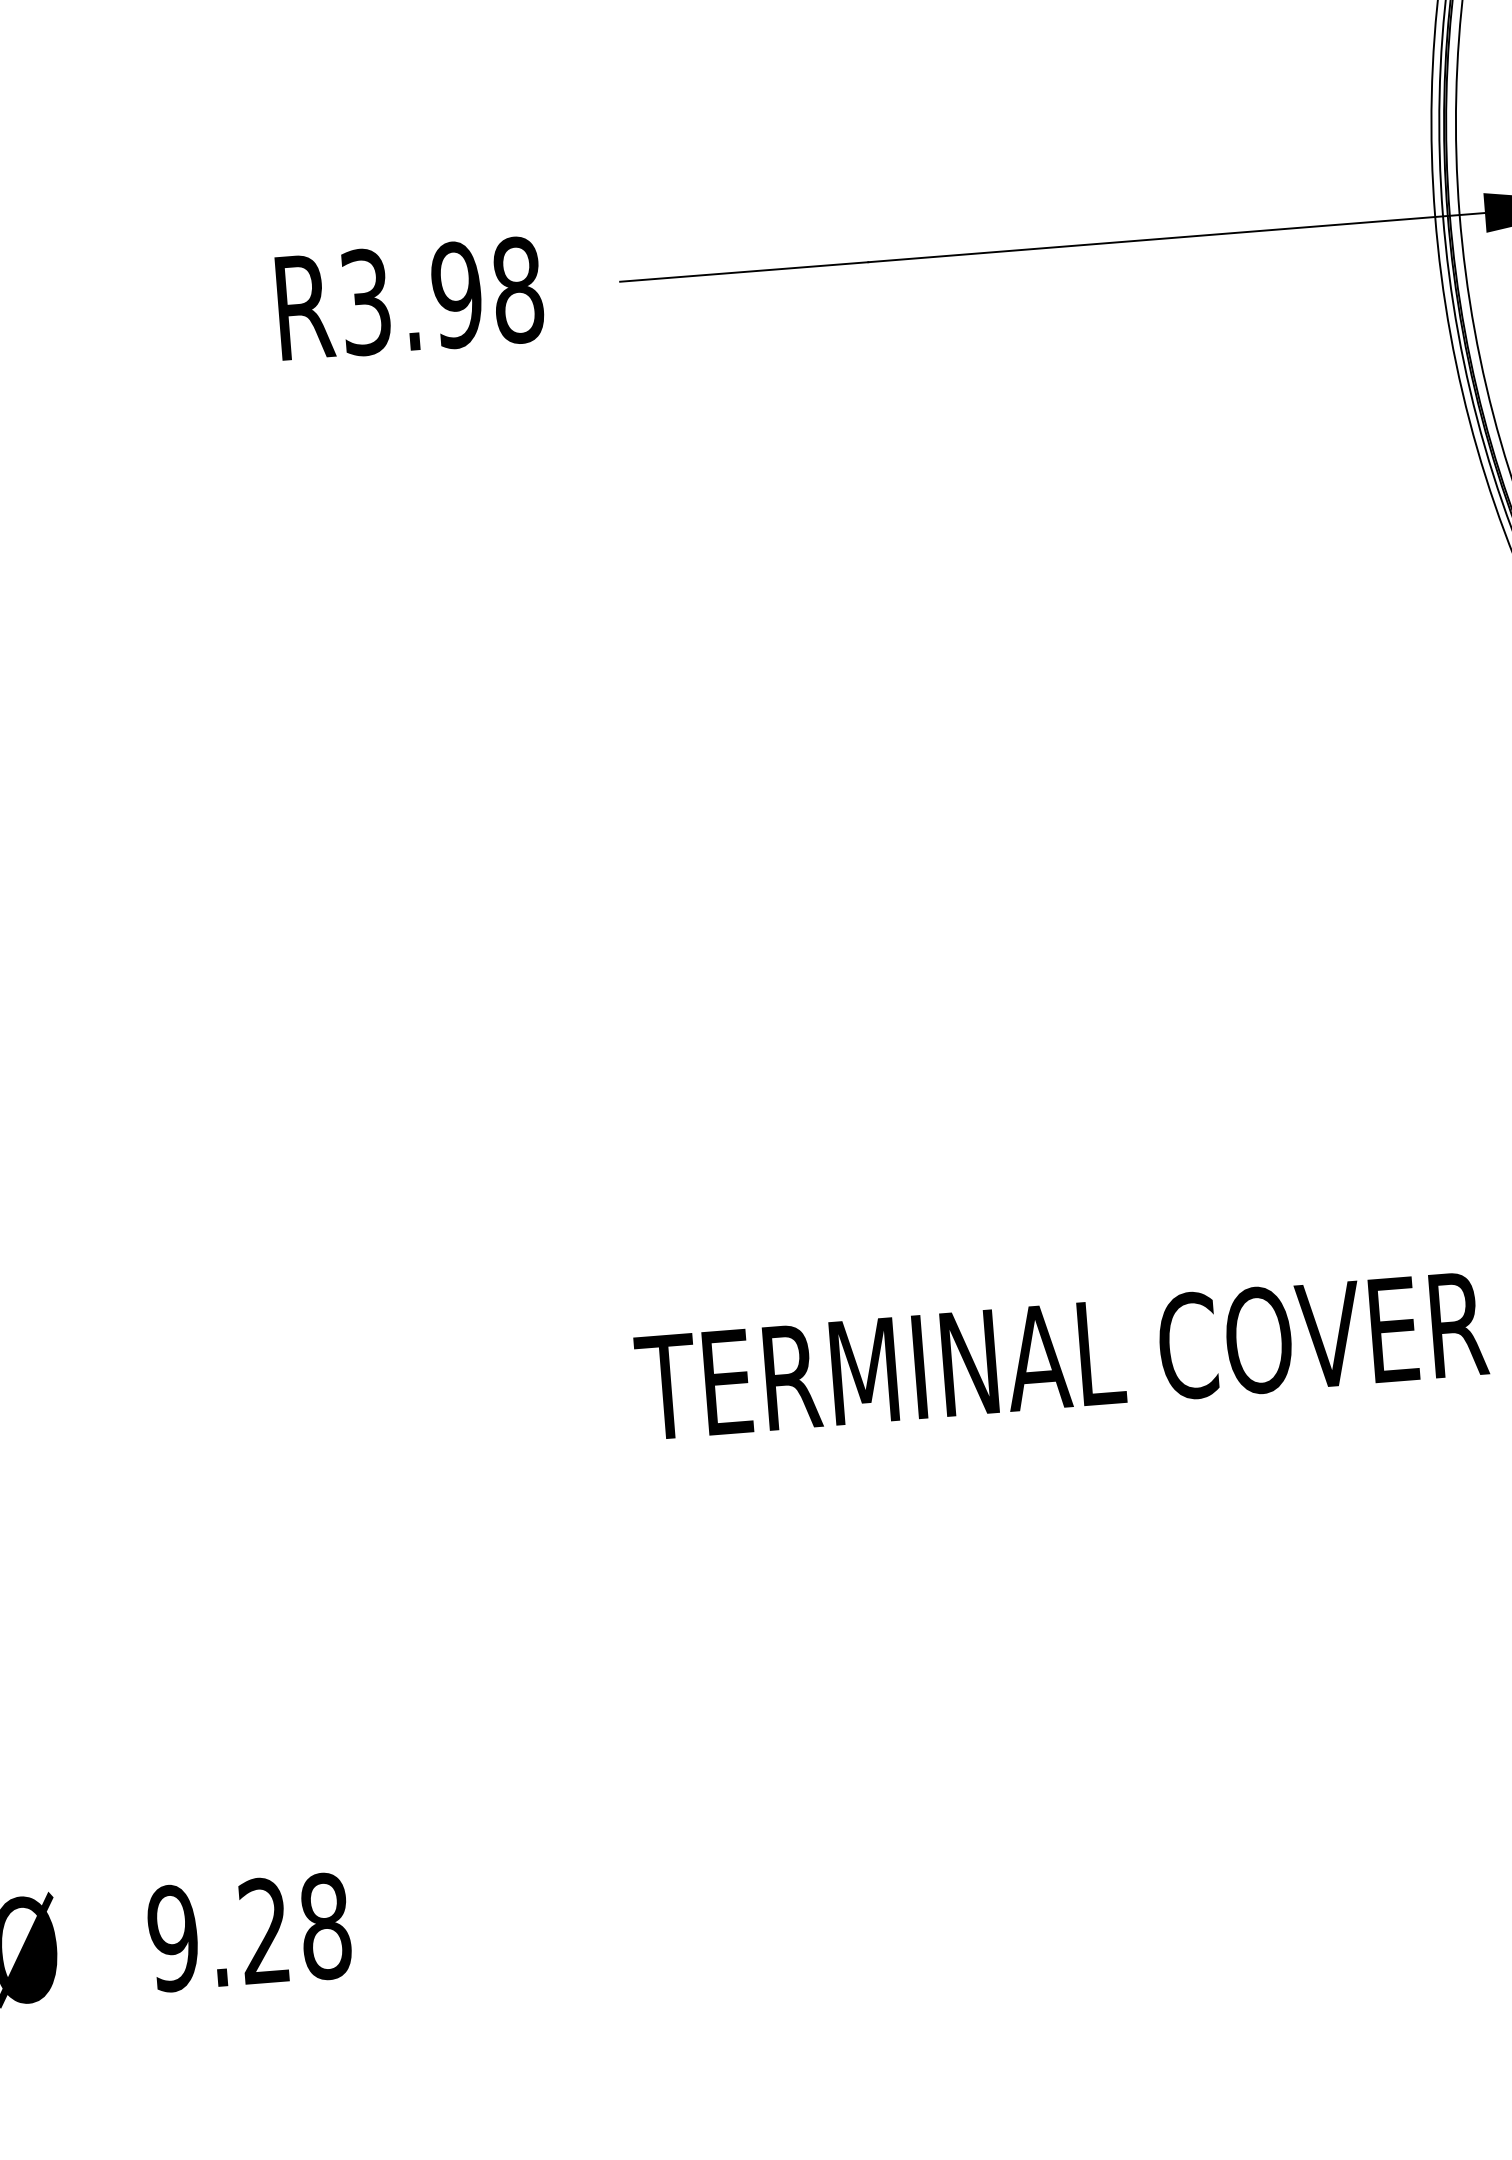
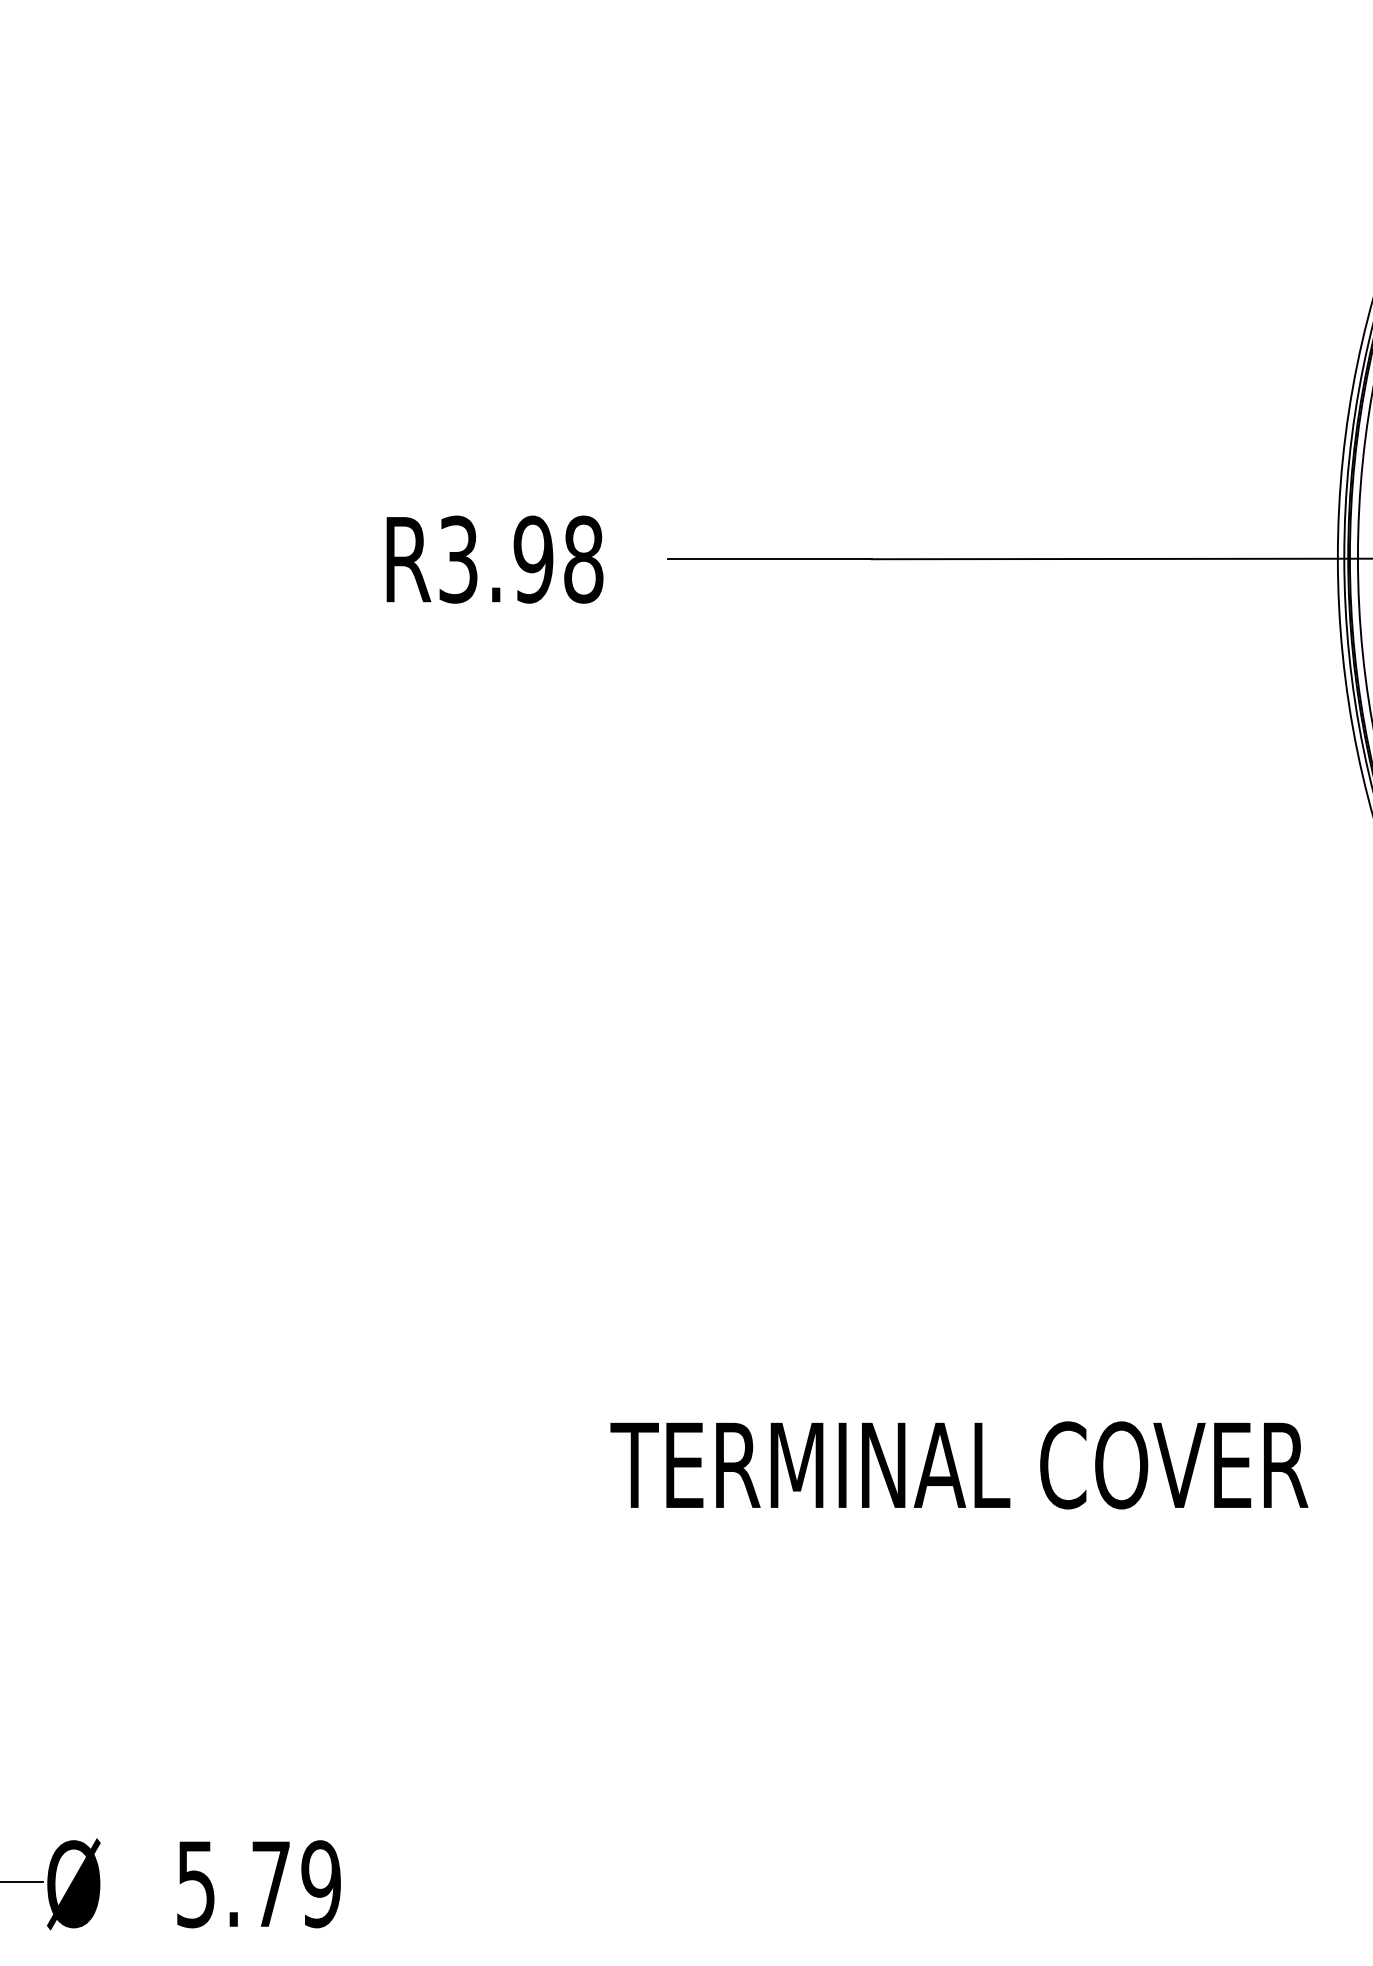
text: (249, 1932) -> (258, 1884), 9.28 -> 5.79

